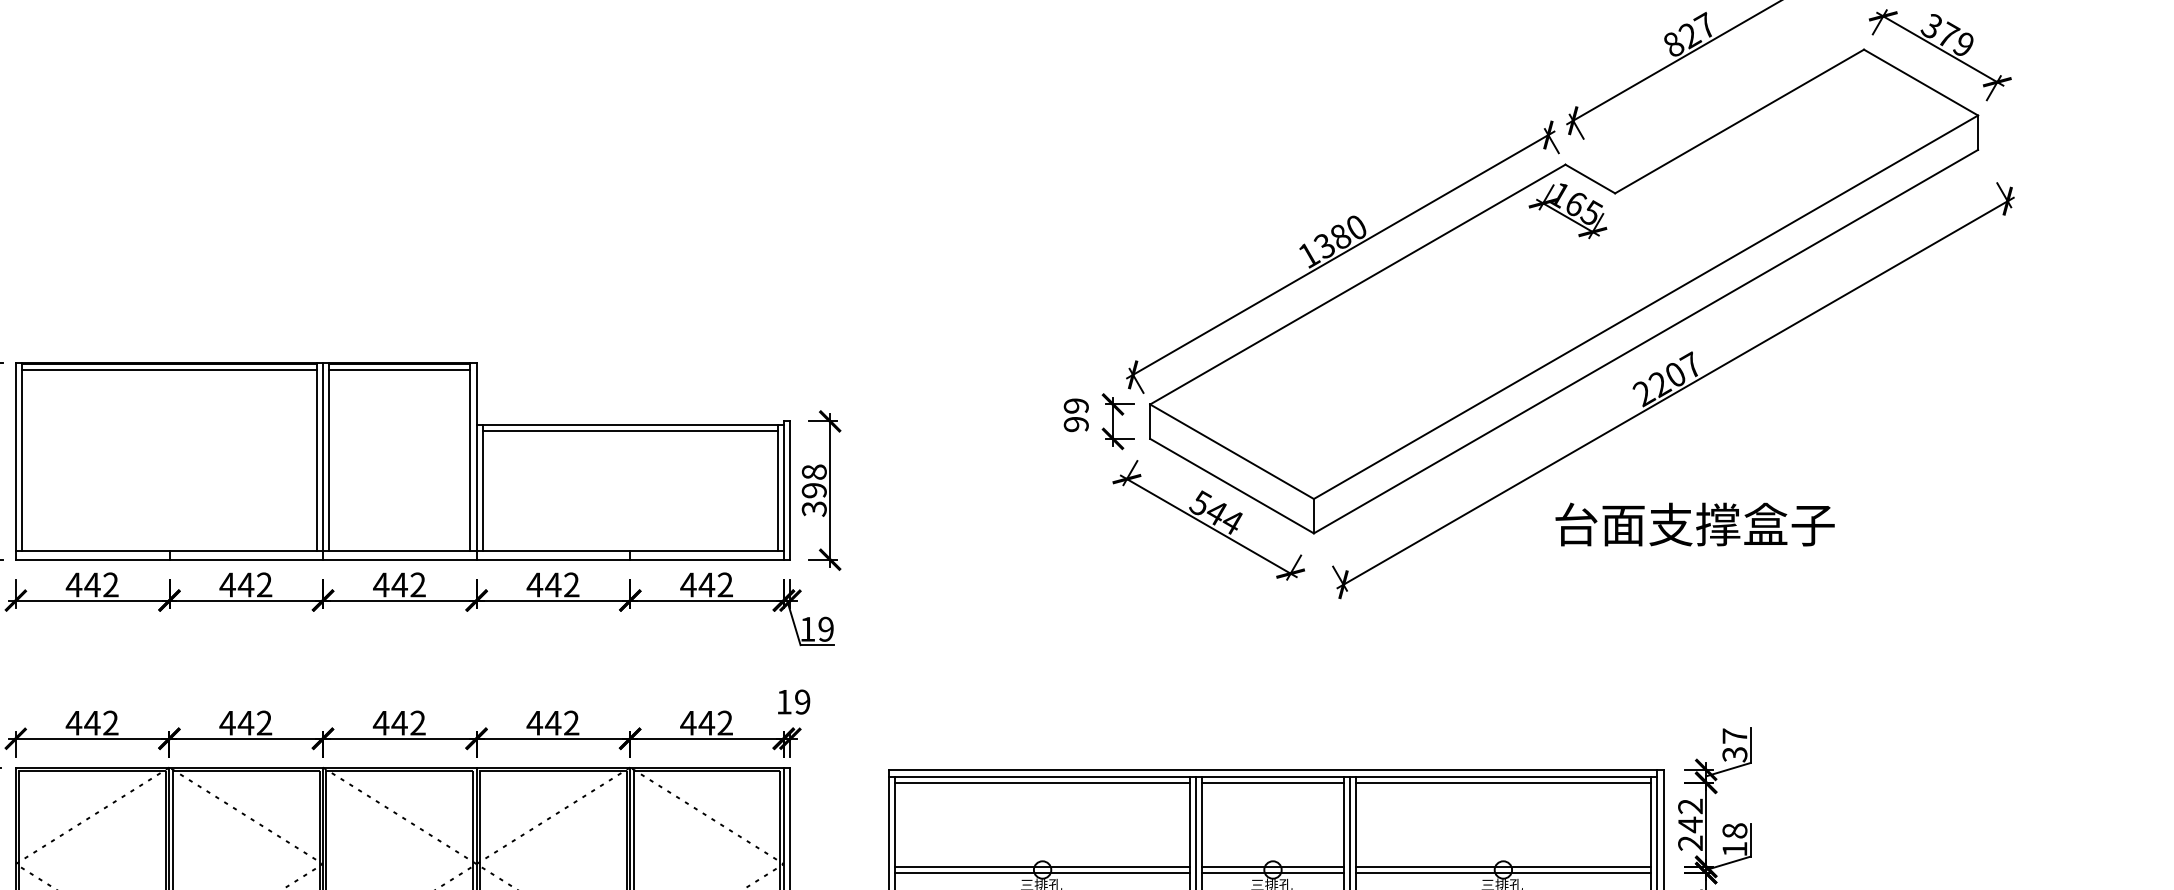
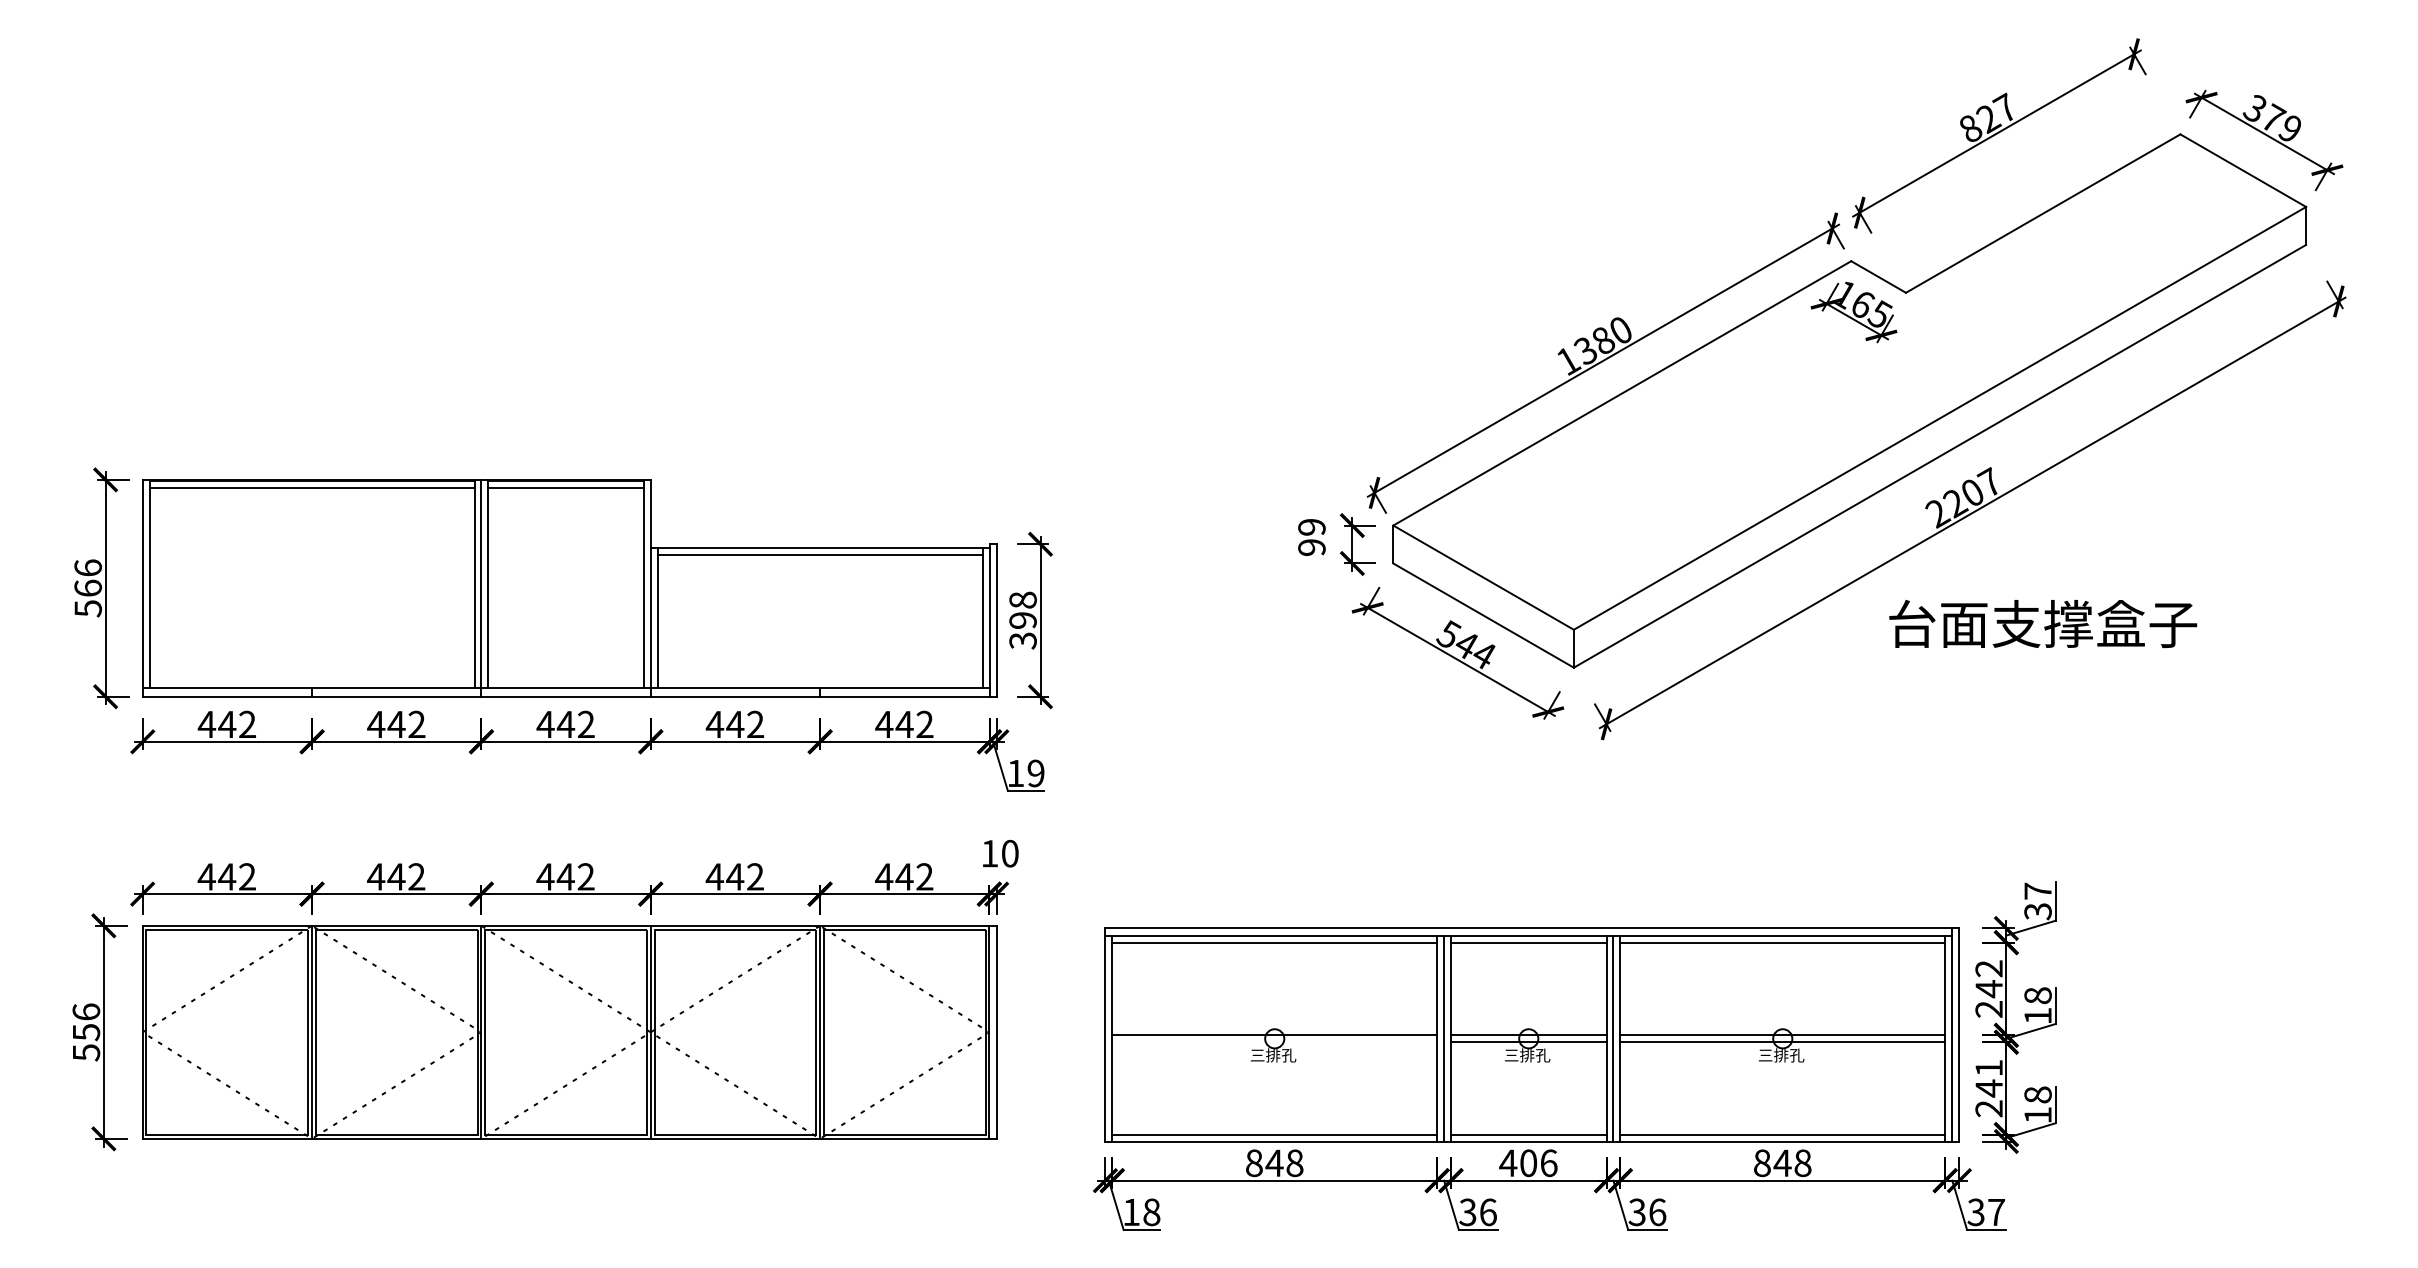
text: (1695, 525) -> (2043, 624), moved
text: (802, 701) -> (1009, 853), 19 -> 10
line: (1042, 873) -> (1274, 1042), removed

